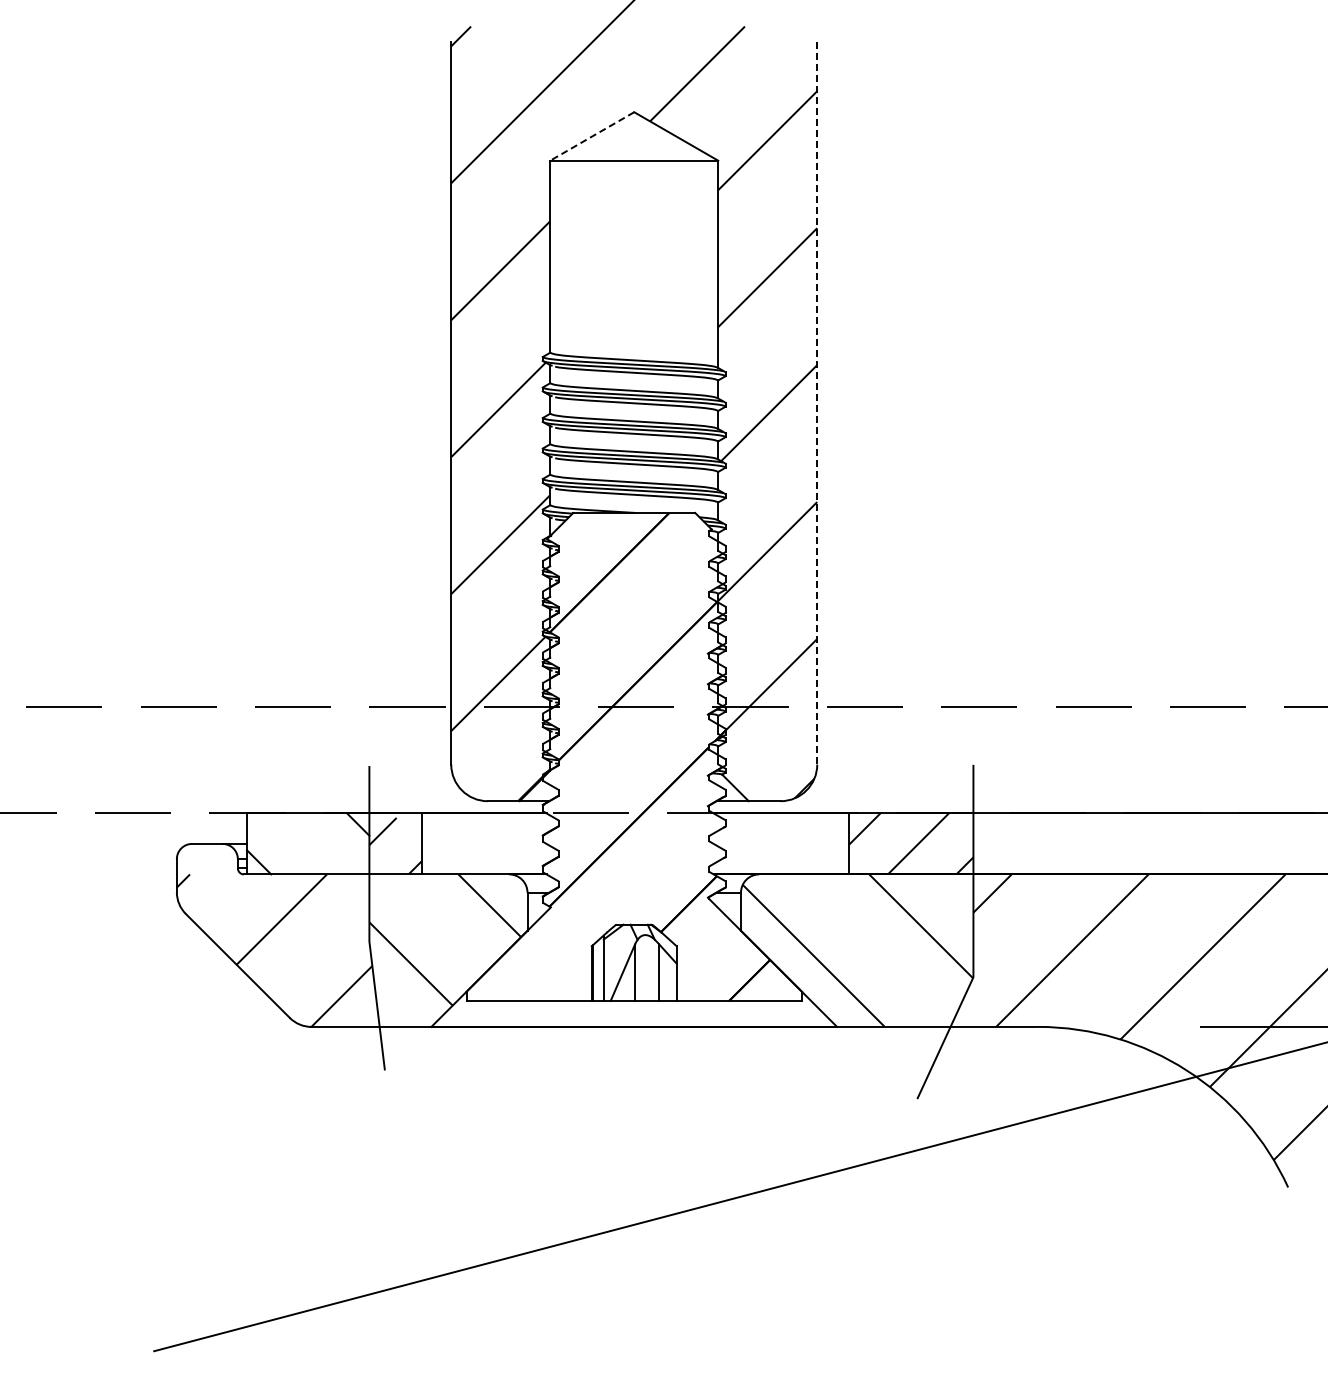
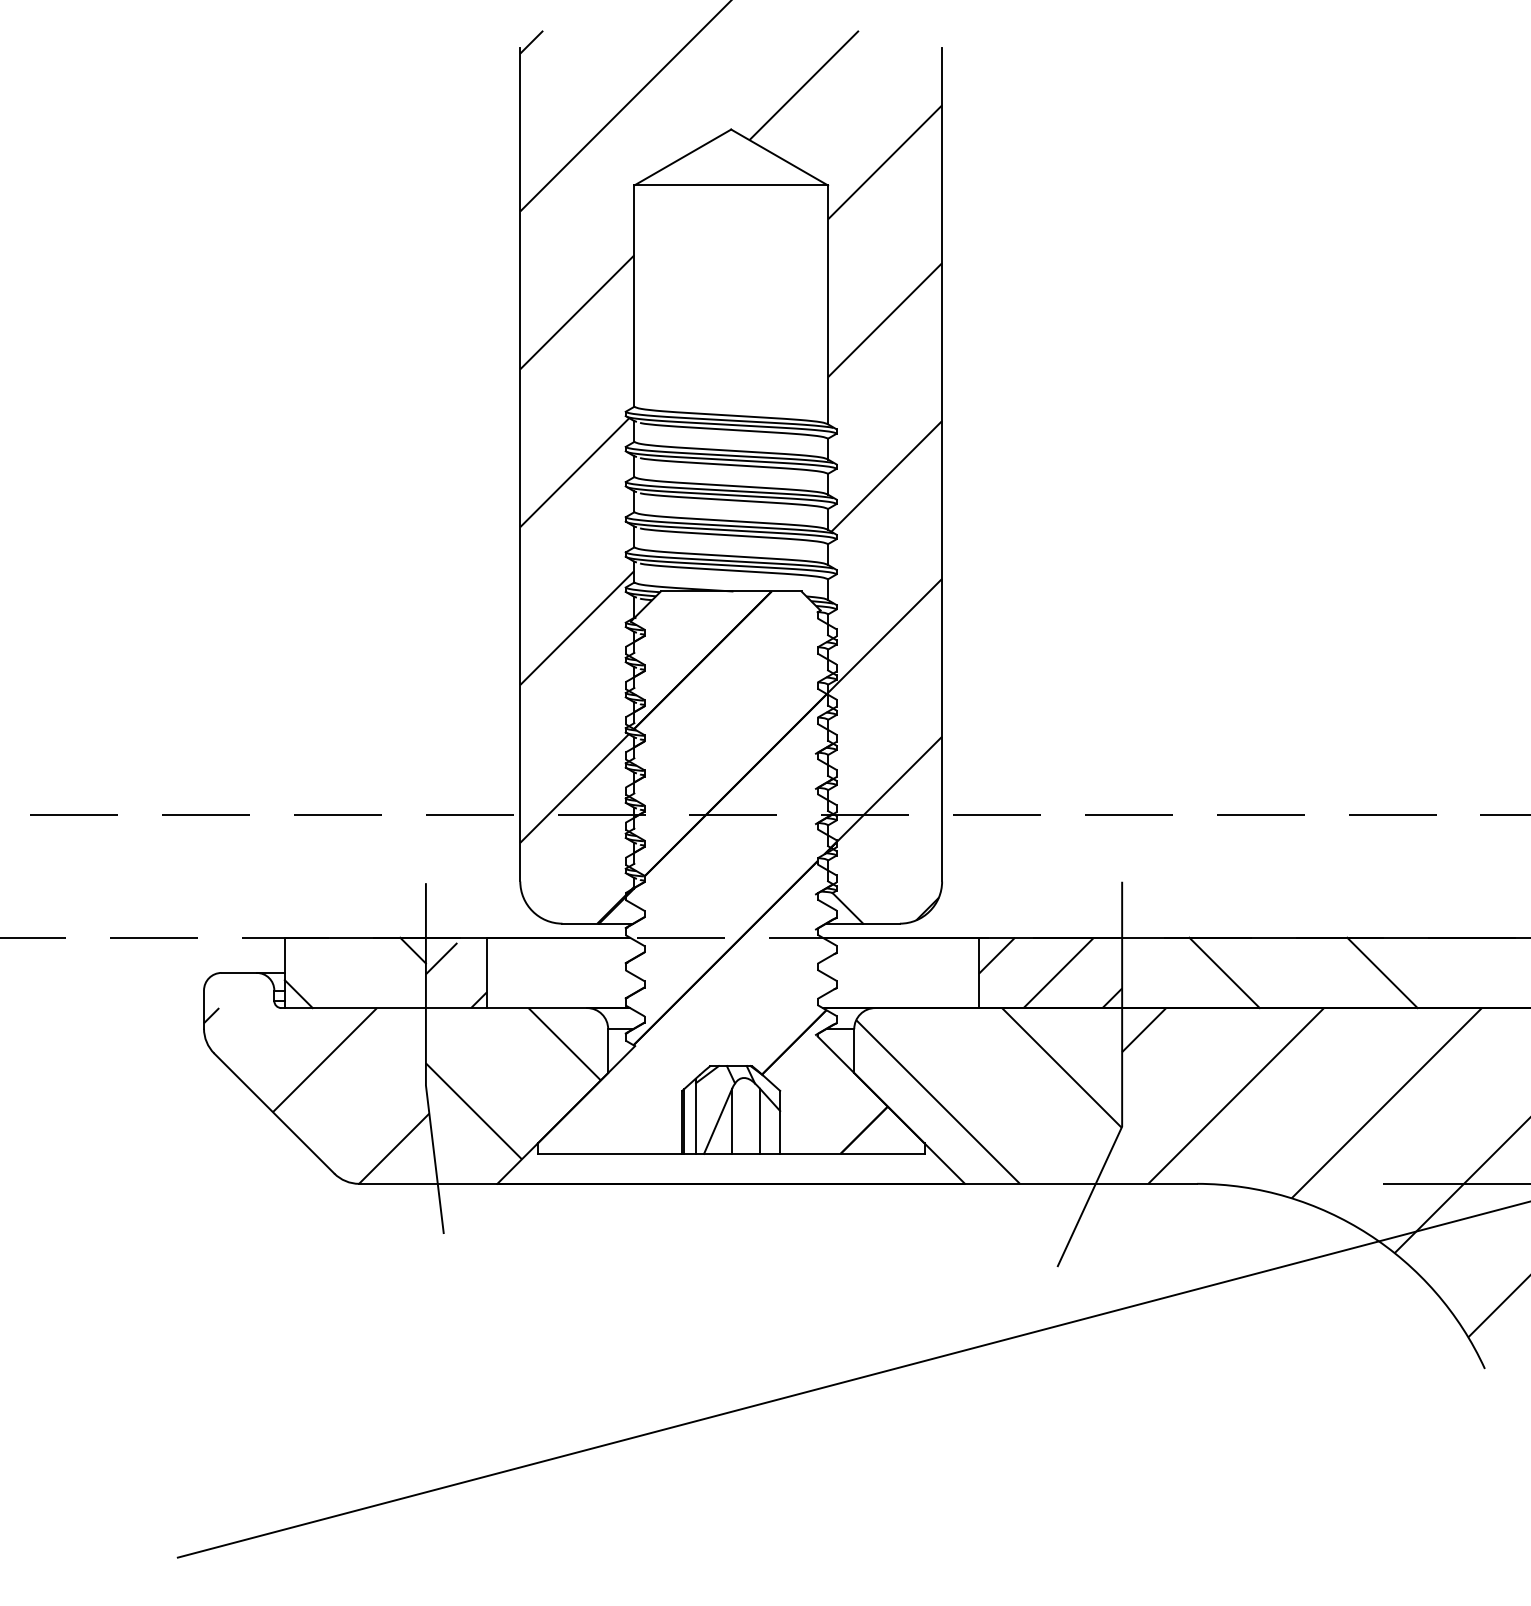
line: (592, 136) -> (683, 157), dashed -> solid
line: (817, 403) -> (942, 465), dashed -> solid
line: (1061, 843) -> (1223, 972), added
line: (1198, 843) -> (1381, 972), added

